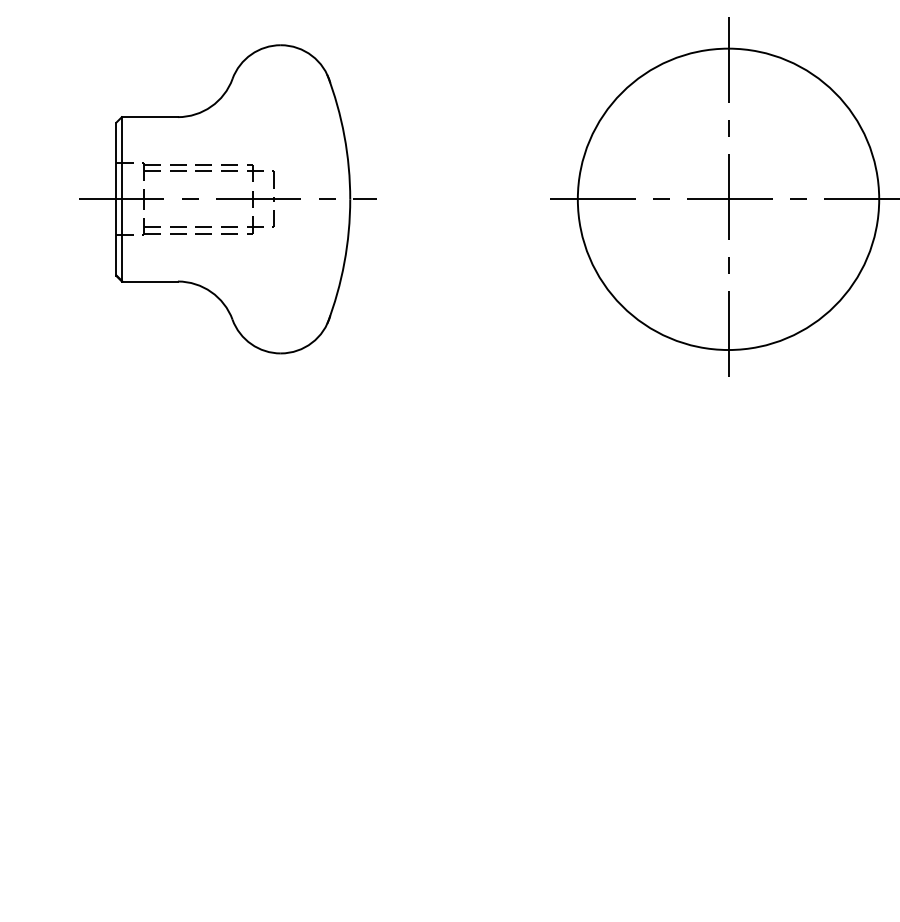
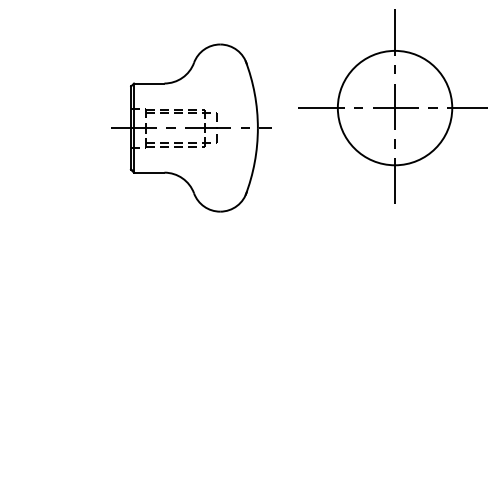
part: (227, 198) -> (191, 127), moved
circle: (727, 198) -> (394, 107), size x0.7

